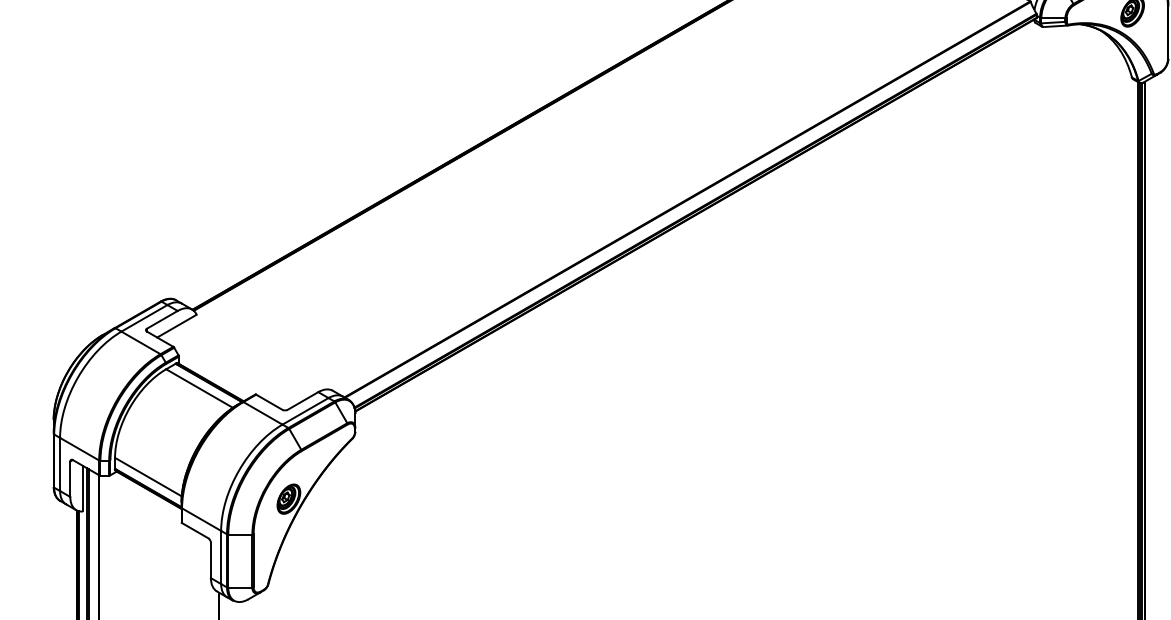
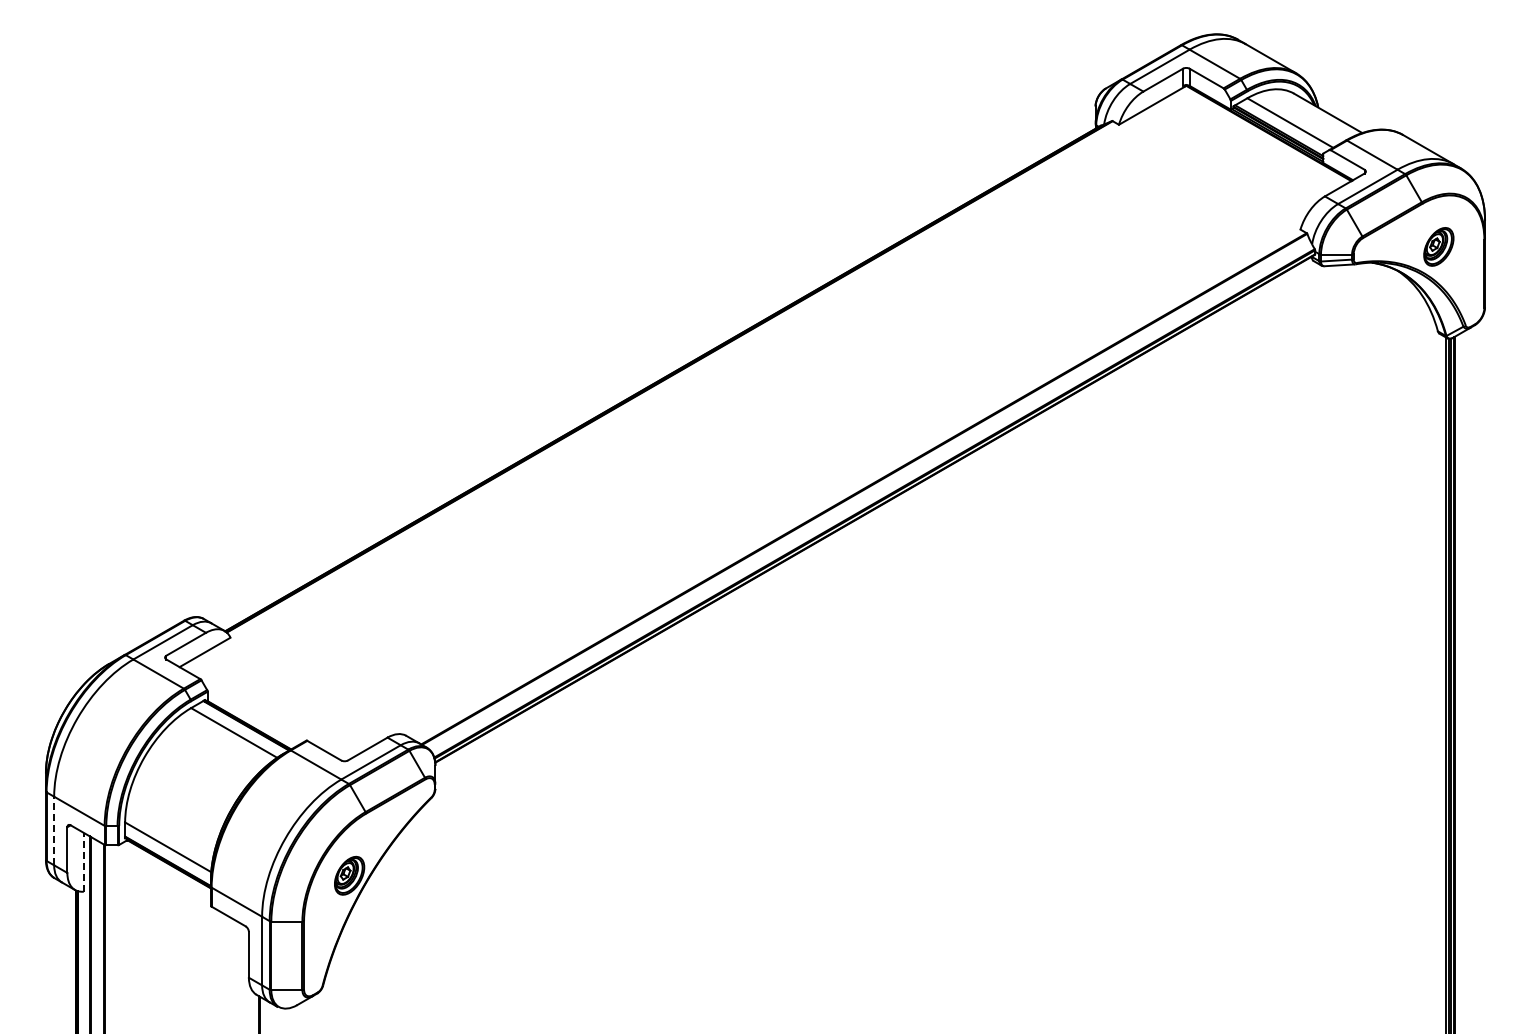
line: (60, 464) -> (54, 830), solid -> dashed
line: (82, 488) -> (83, 861), solid -> dashed

